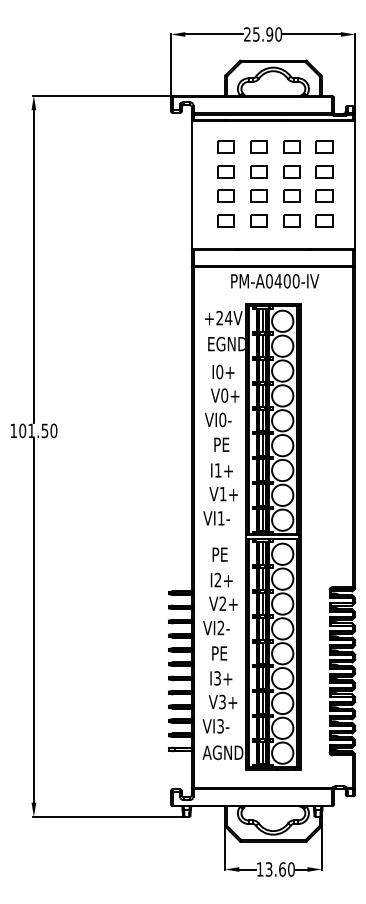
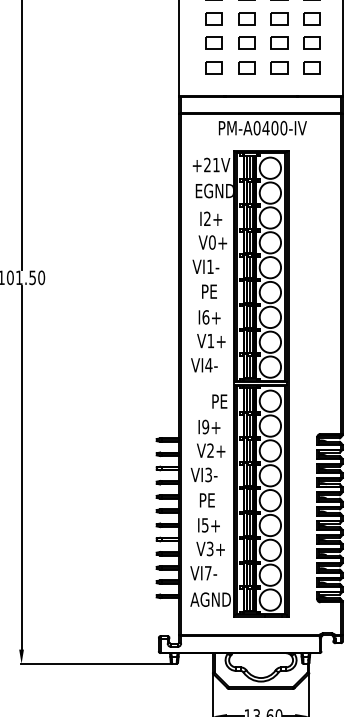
text: (228, 318) -> (216, 165), +24V -> +21V
text: (219, 371) -> (207, 218), I0+ -> I2+
text: (222, 419) -> (210, 266), VI0- -> VI1-
text: (217, 470) -> (205, 317), I1+ -> I6+
text: (220, 518) -> (208, 365), VI1- -> VI4-
text: (219, 554) -> (219, 401), moved
text: (217, 580) -> (205, 427), I2+ -> I9+
text: (220, 628) -> (208, 475), VI2- -> VI3-
text: (217, 677) -> (205, 524), I3+ -> I5+
text: (220, 726) -> (208, 573), VI3- -> VI7-

